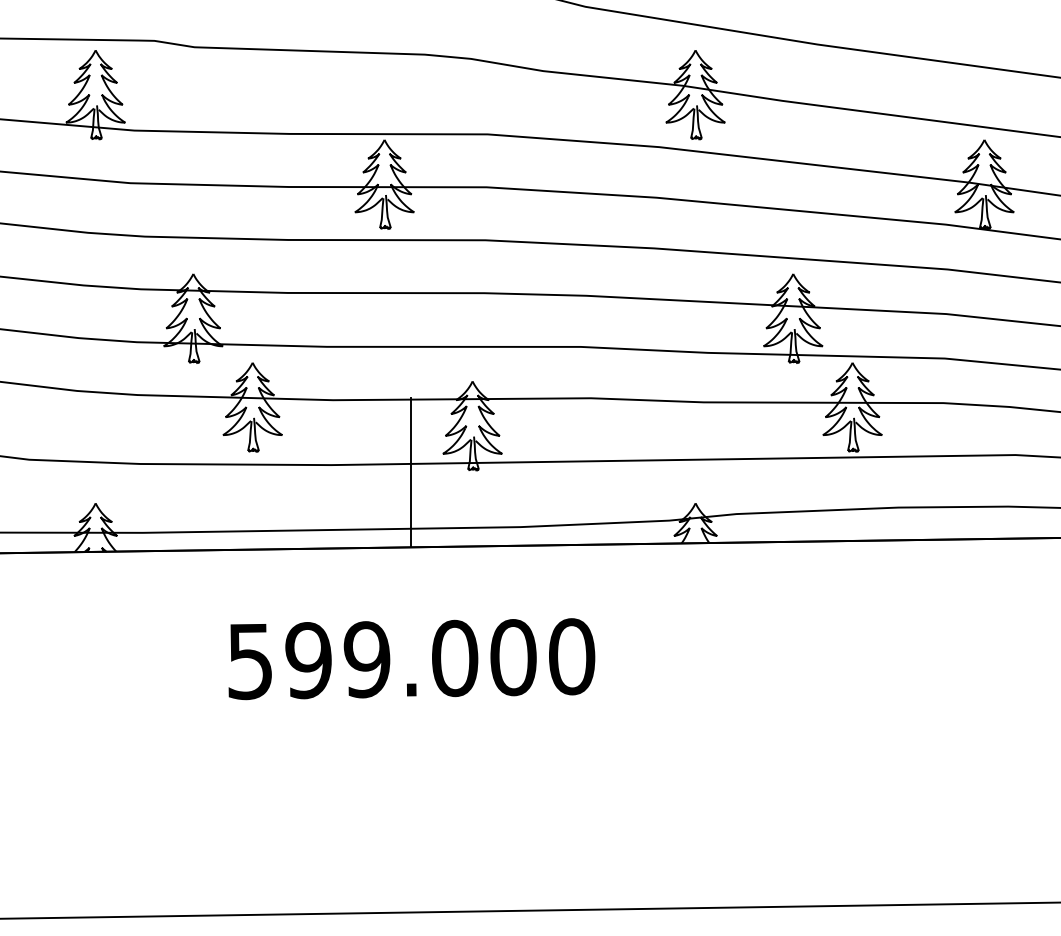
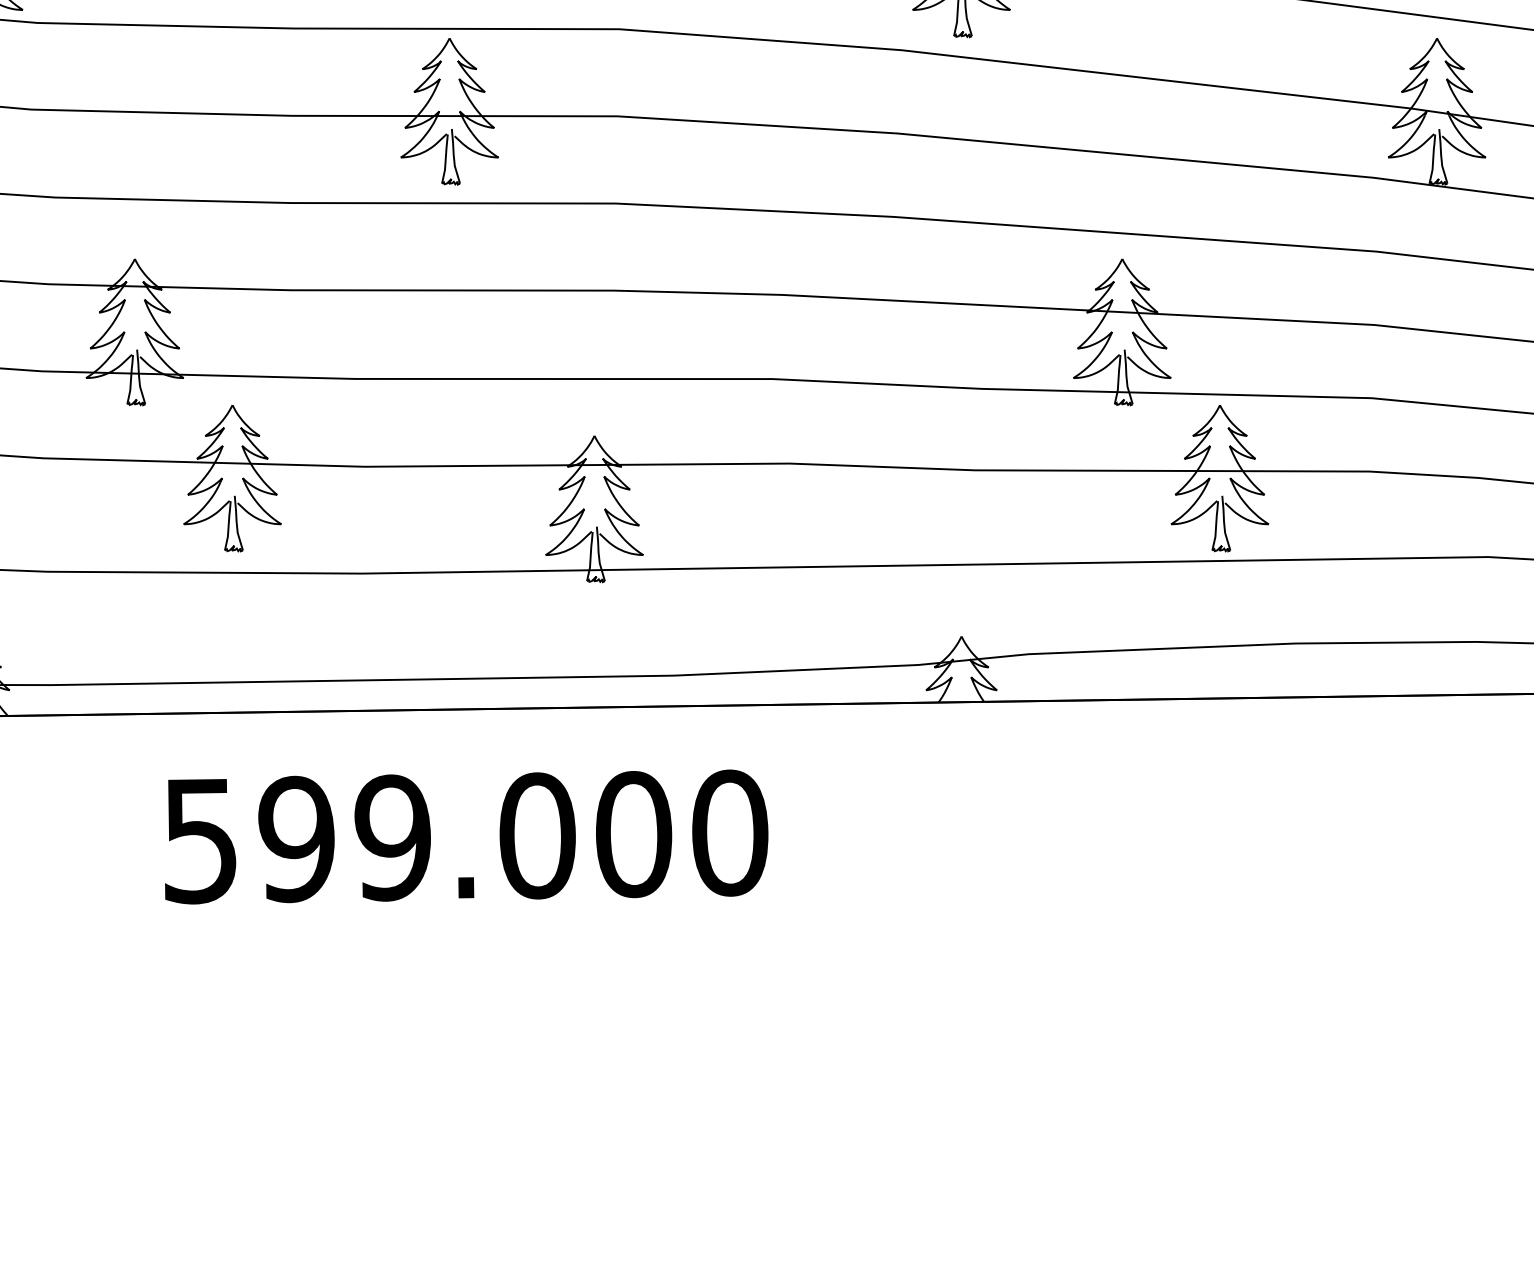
line: (410, 472) -> (492, 585), removed
text: (411, 659) -> (465, 837), moved

